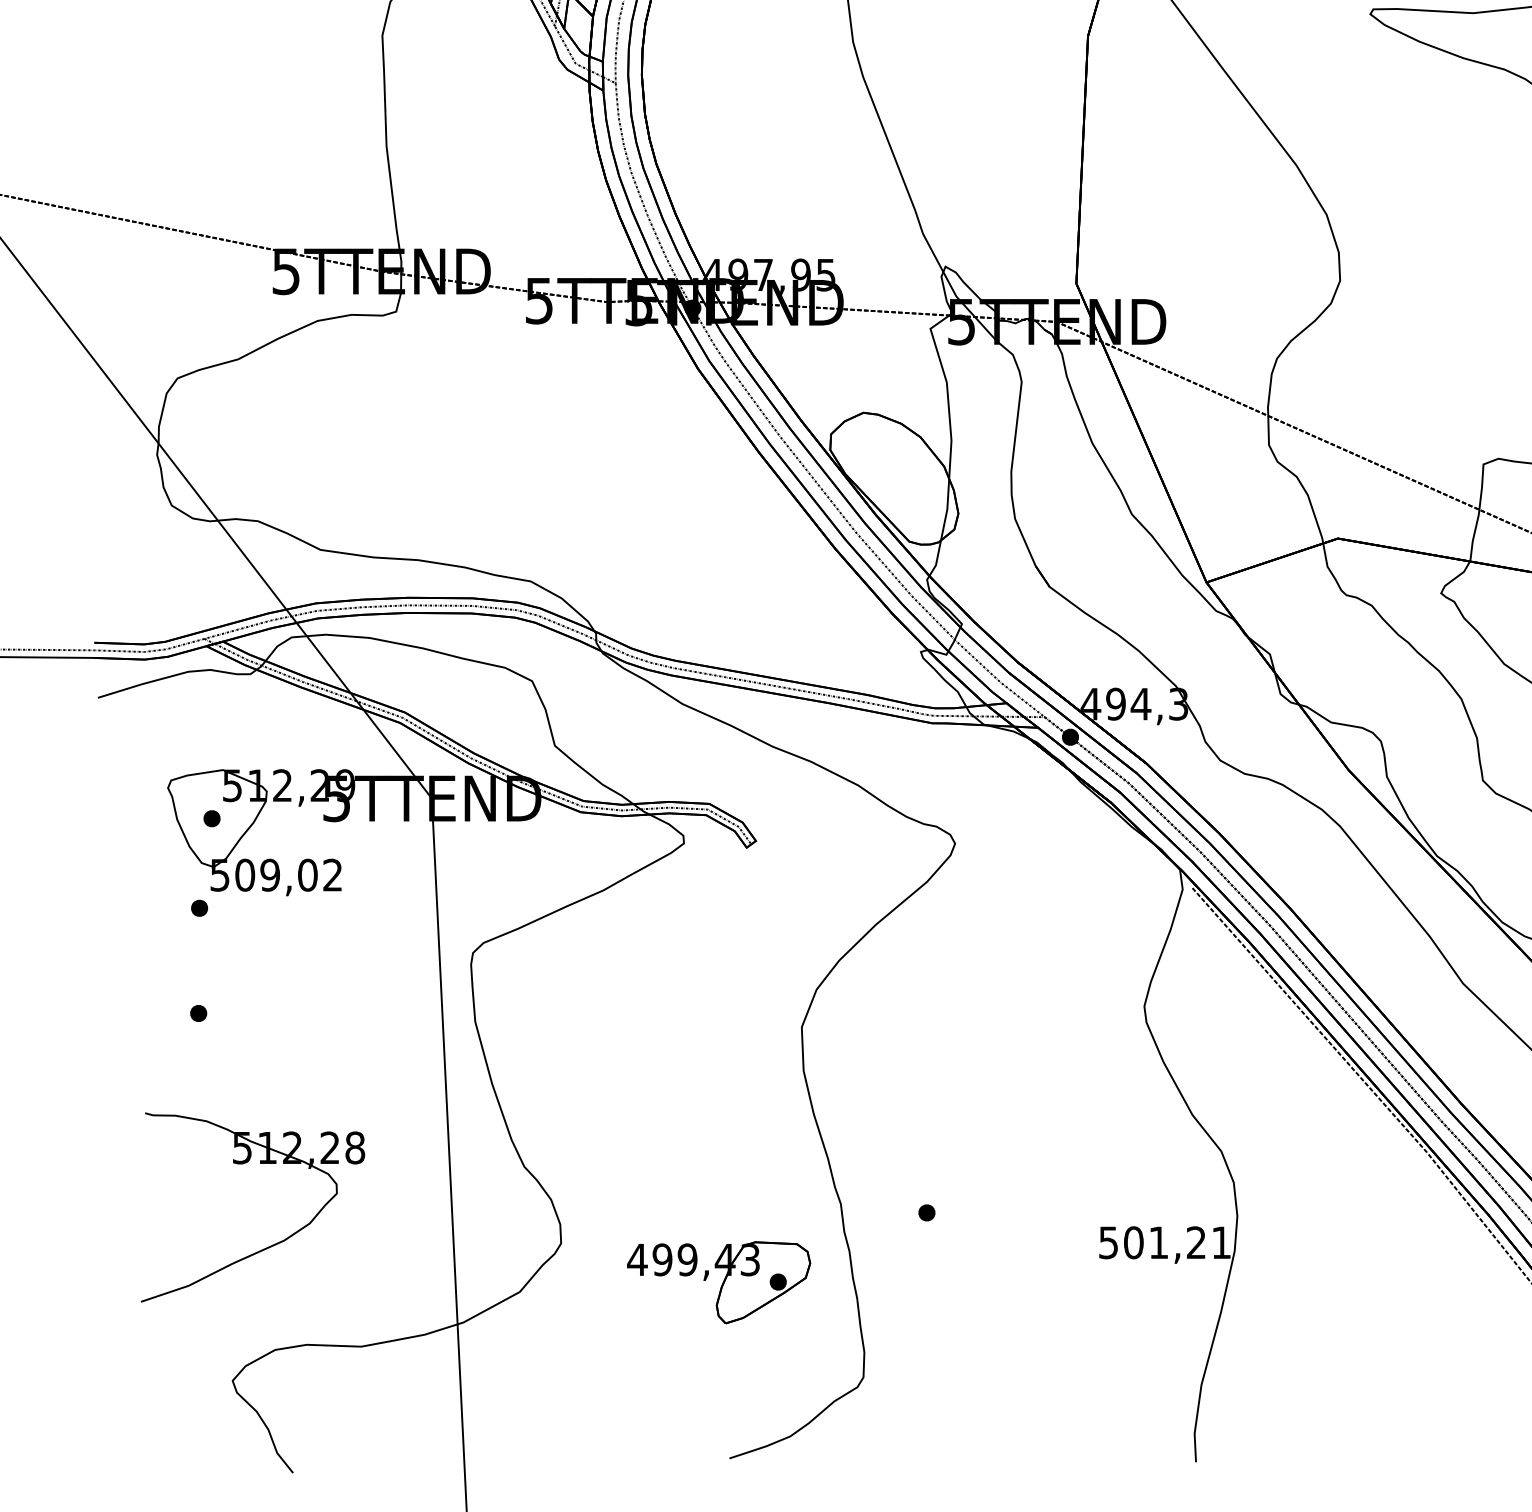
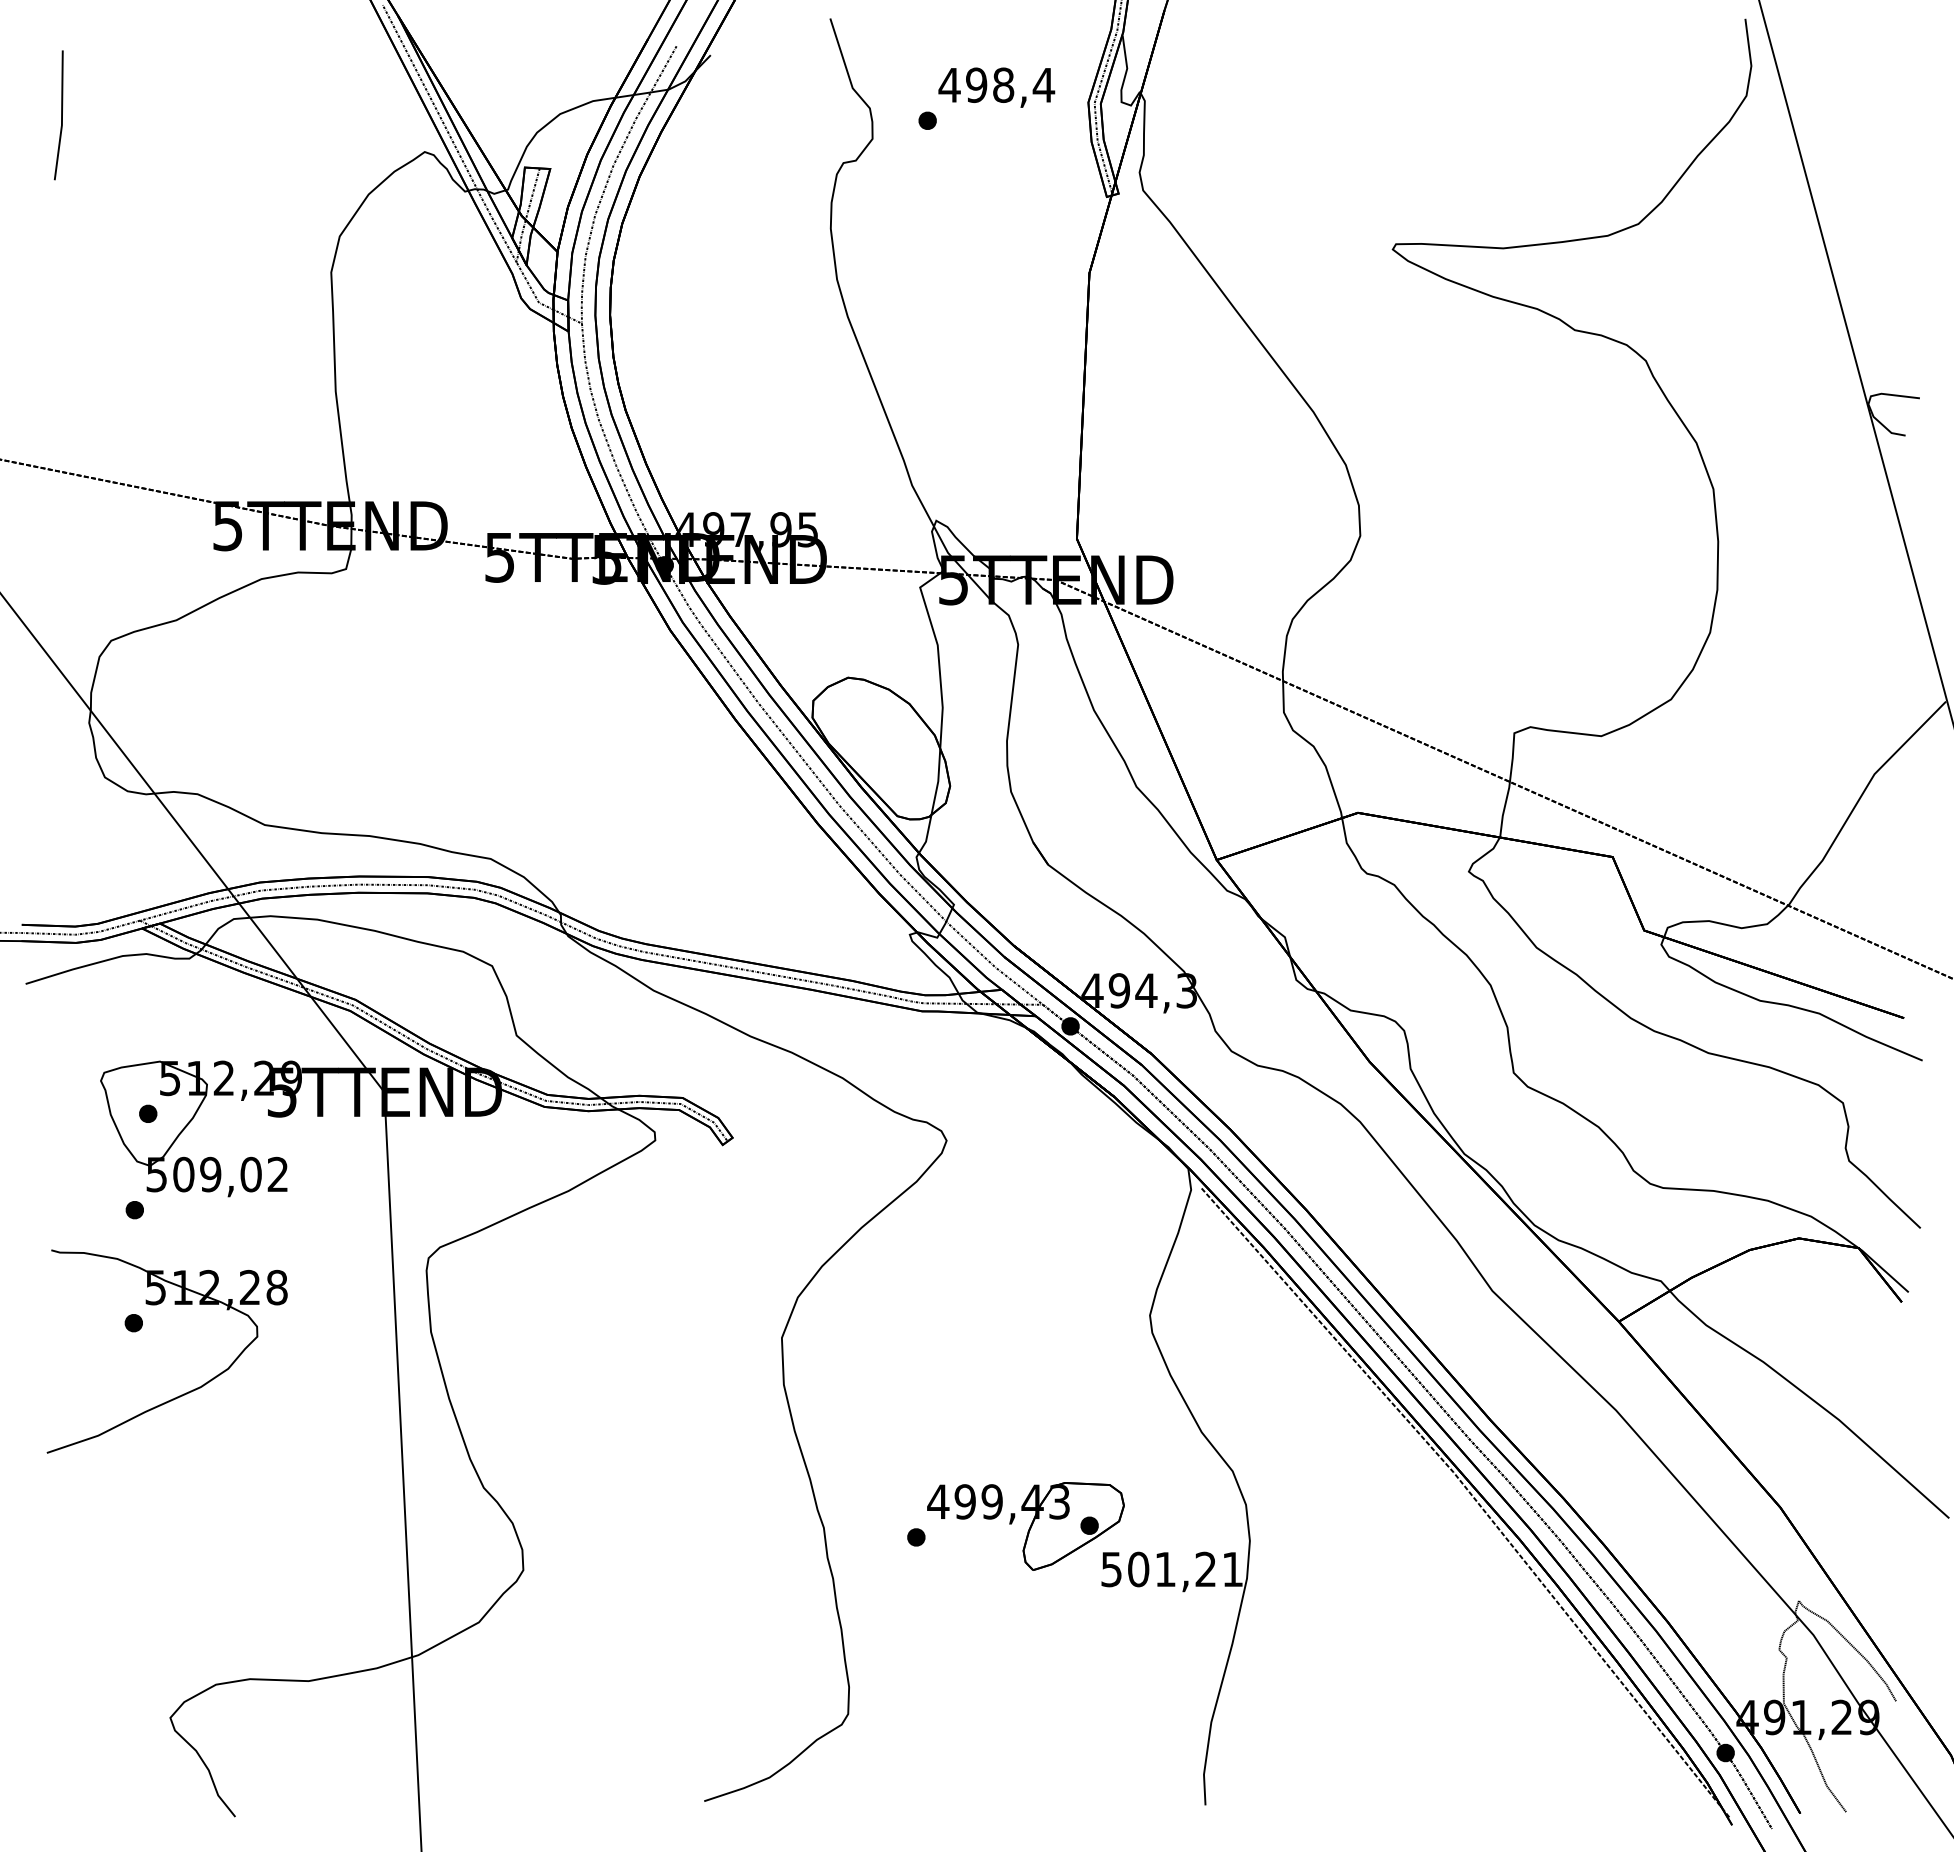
part: (268, 1246) -> (183, 1393), moved
part: (718, 1282) -> (1025, 1526), moved

